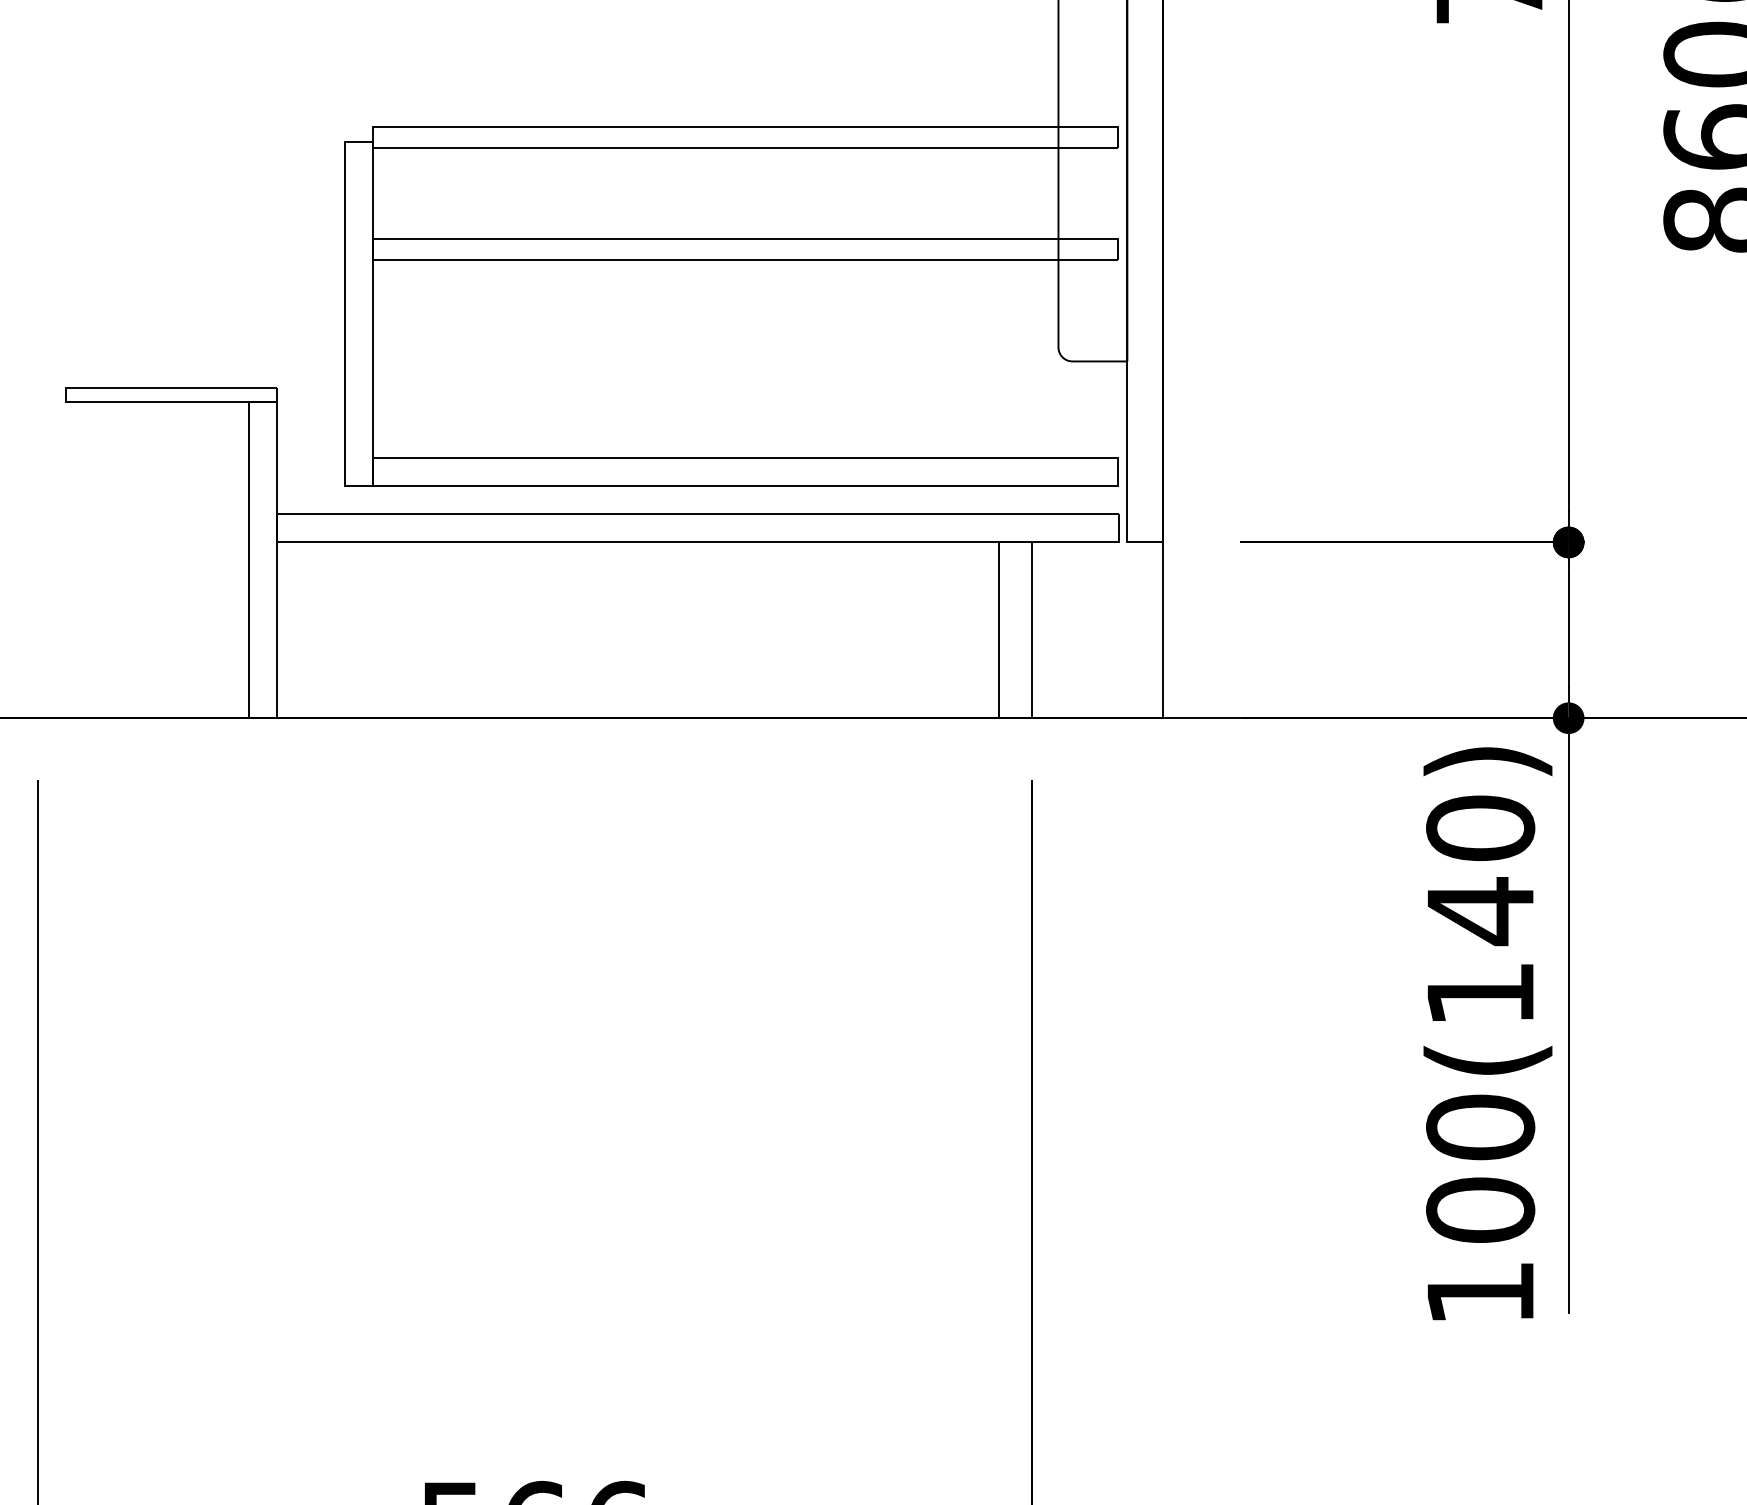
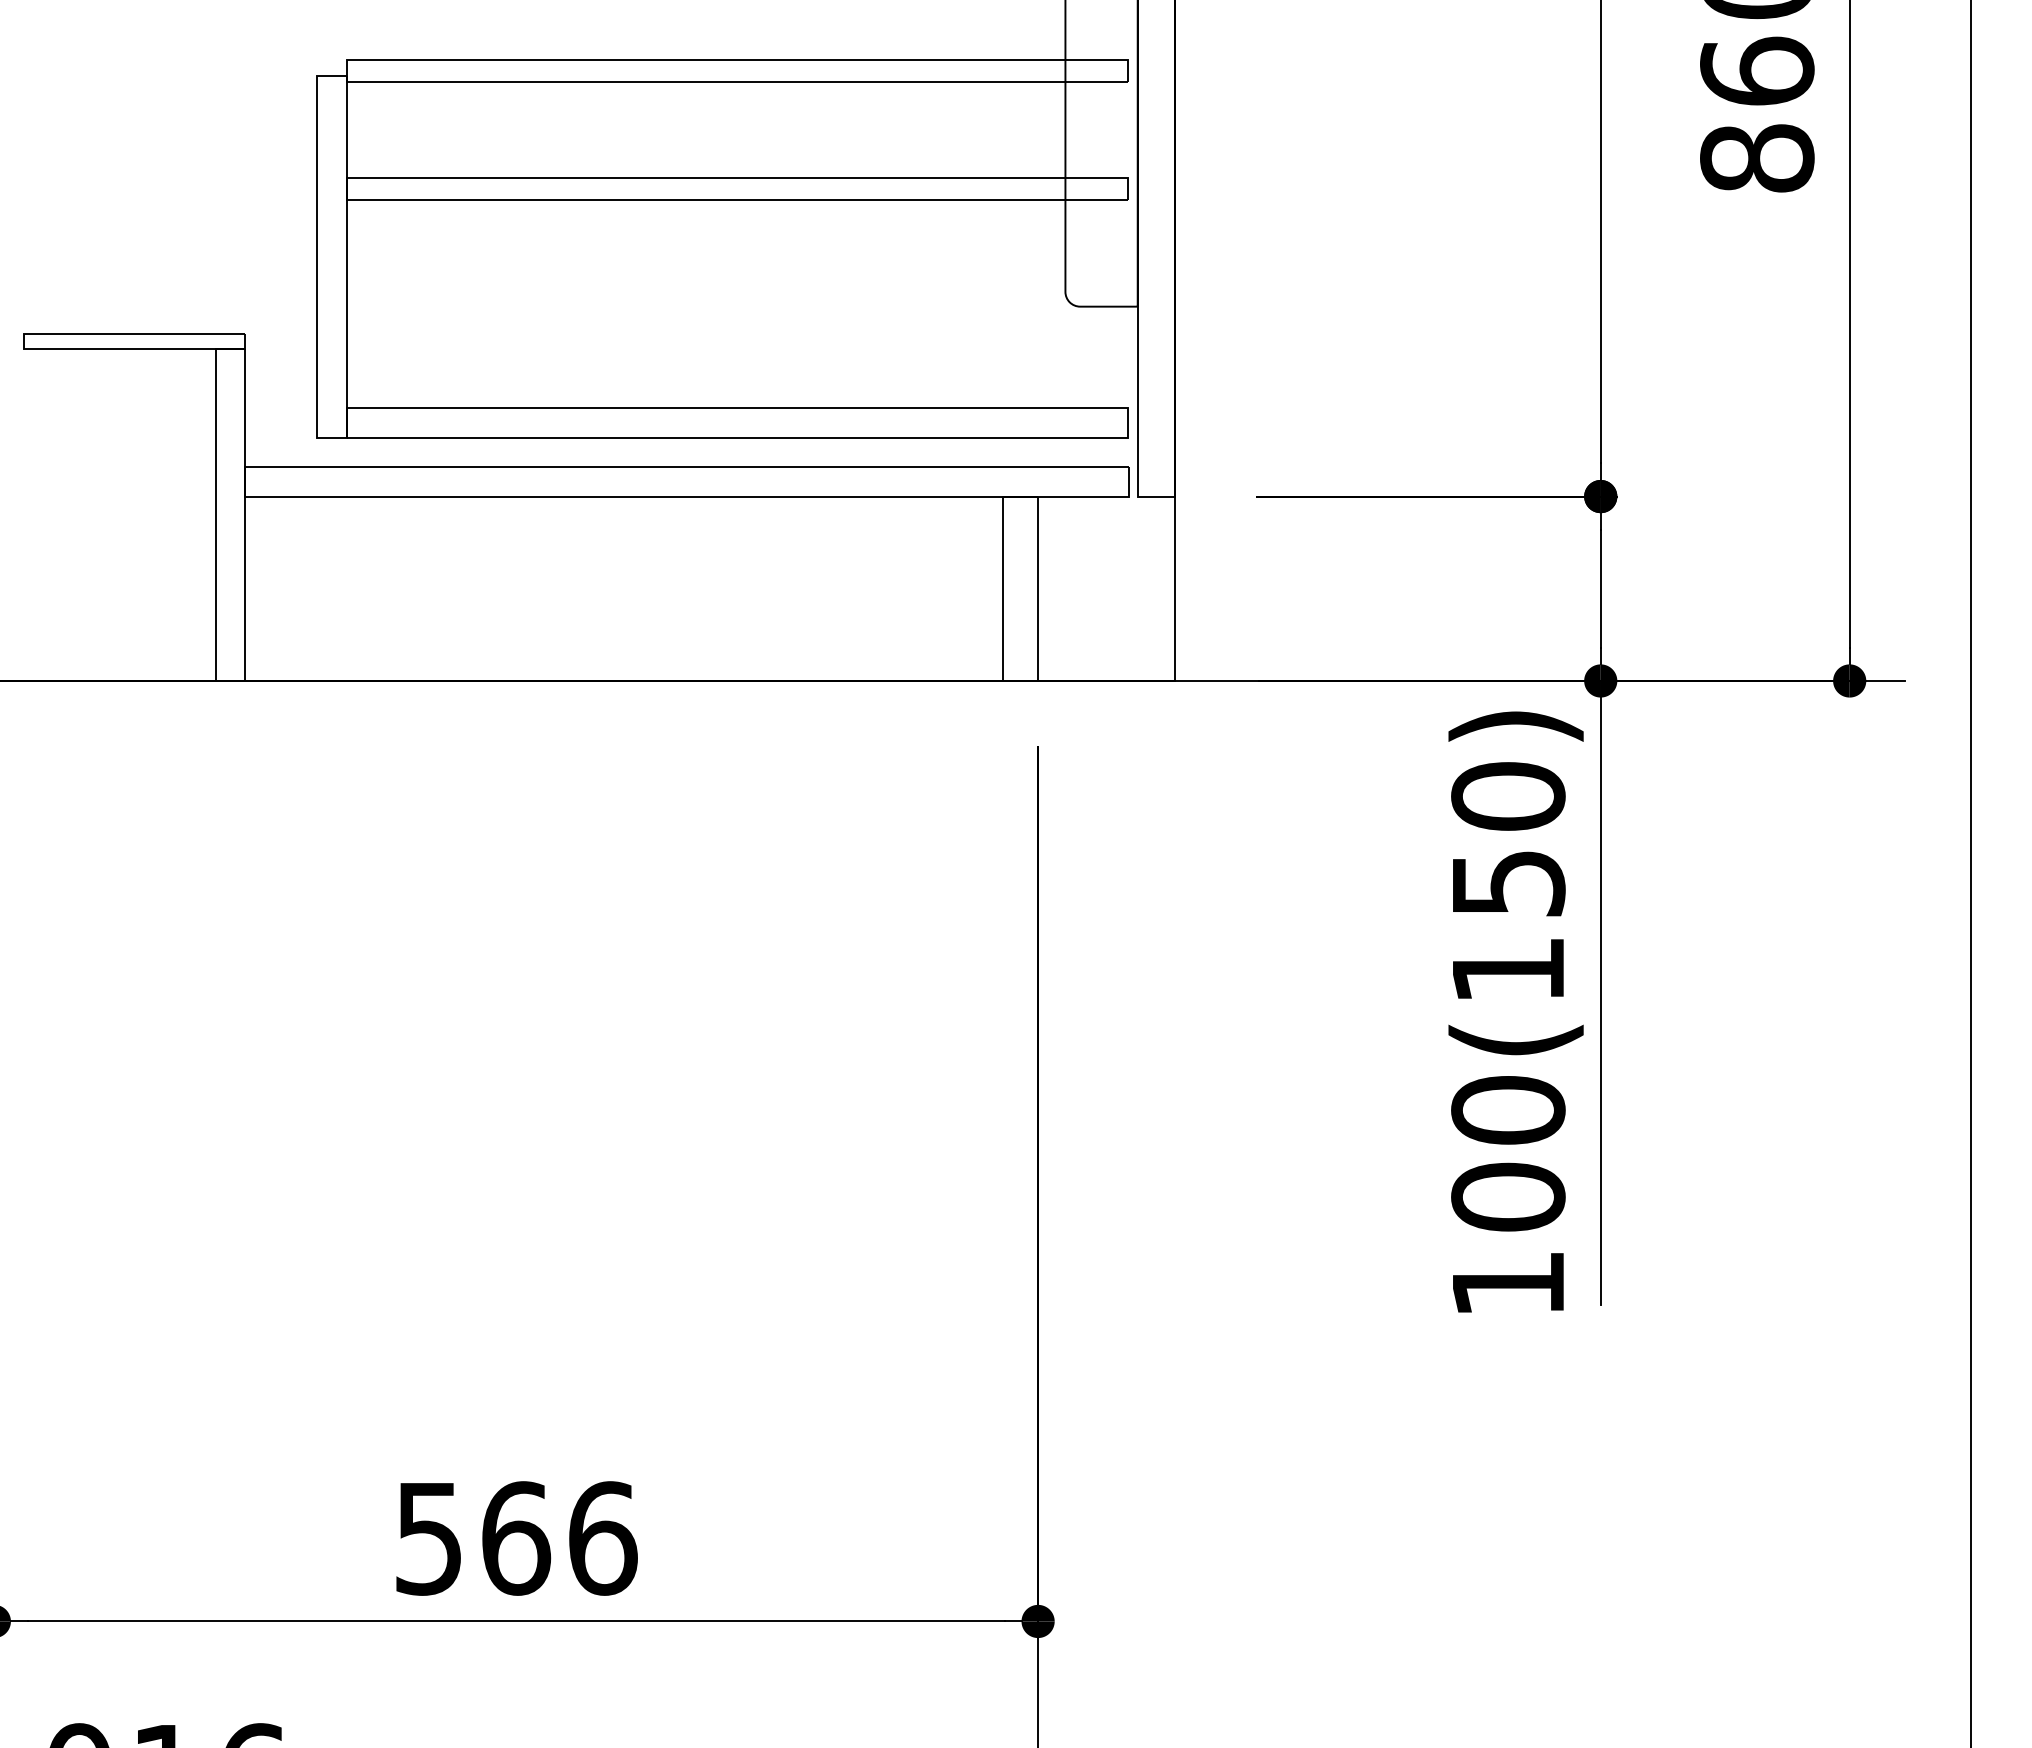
text: (1481, 911) -> (1509, 883), 100(140) -> 100(150)

